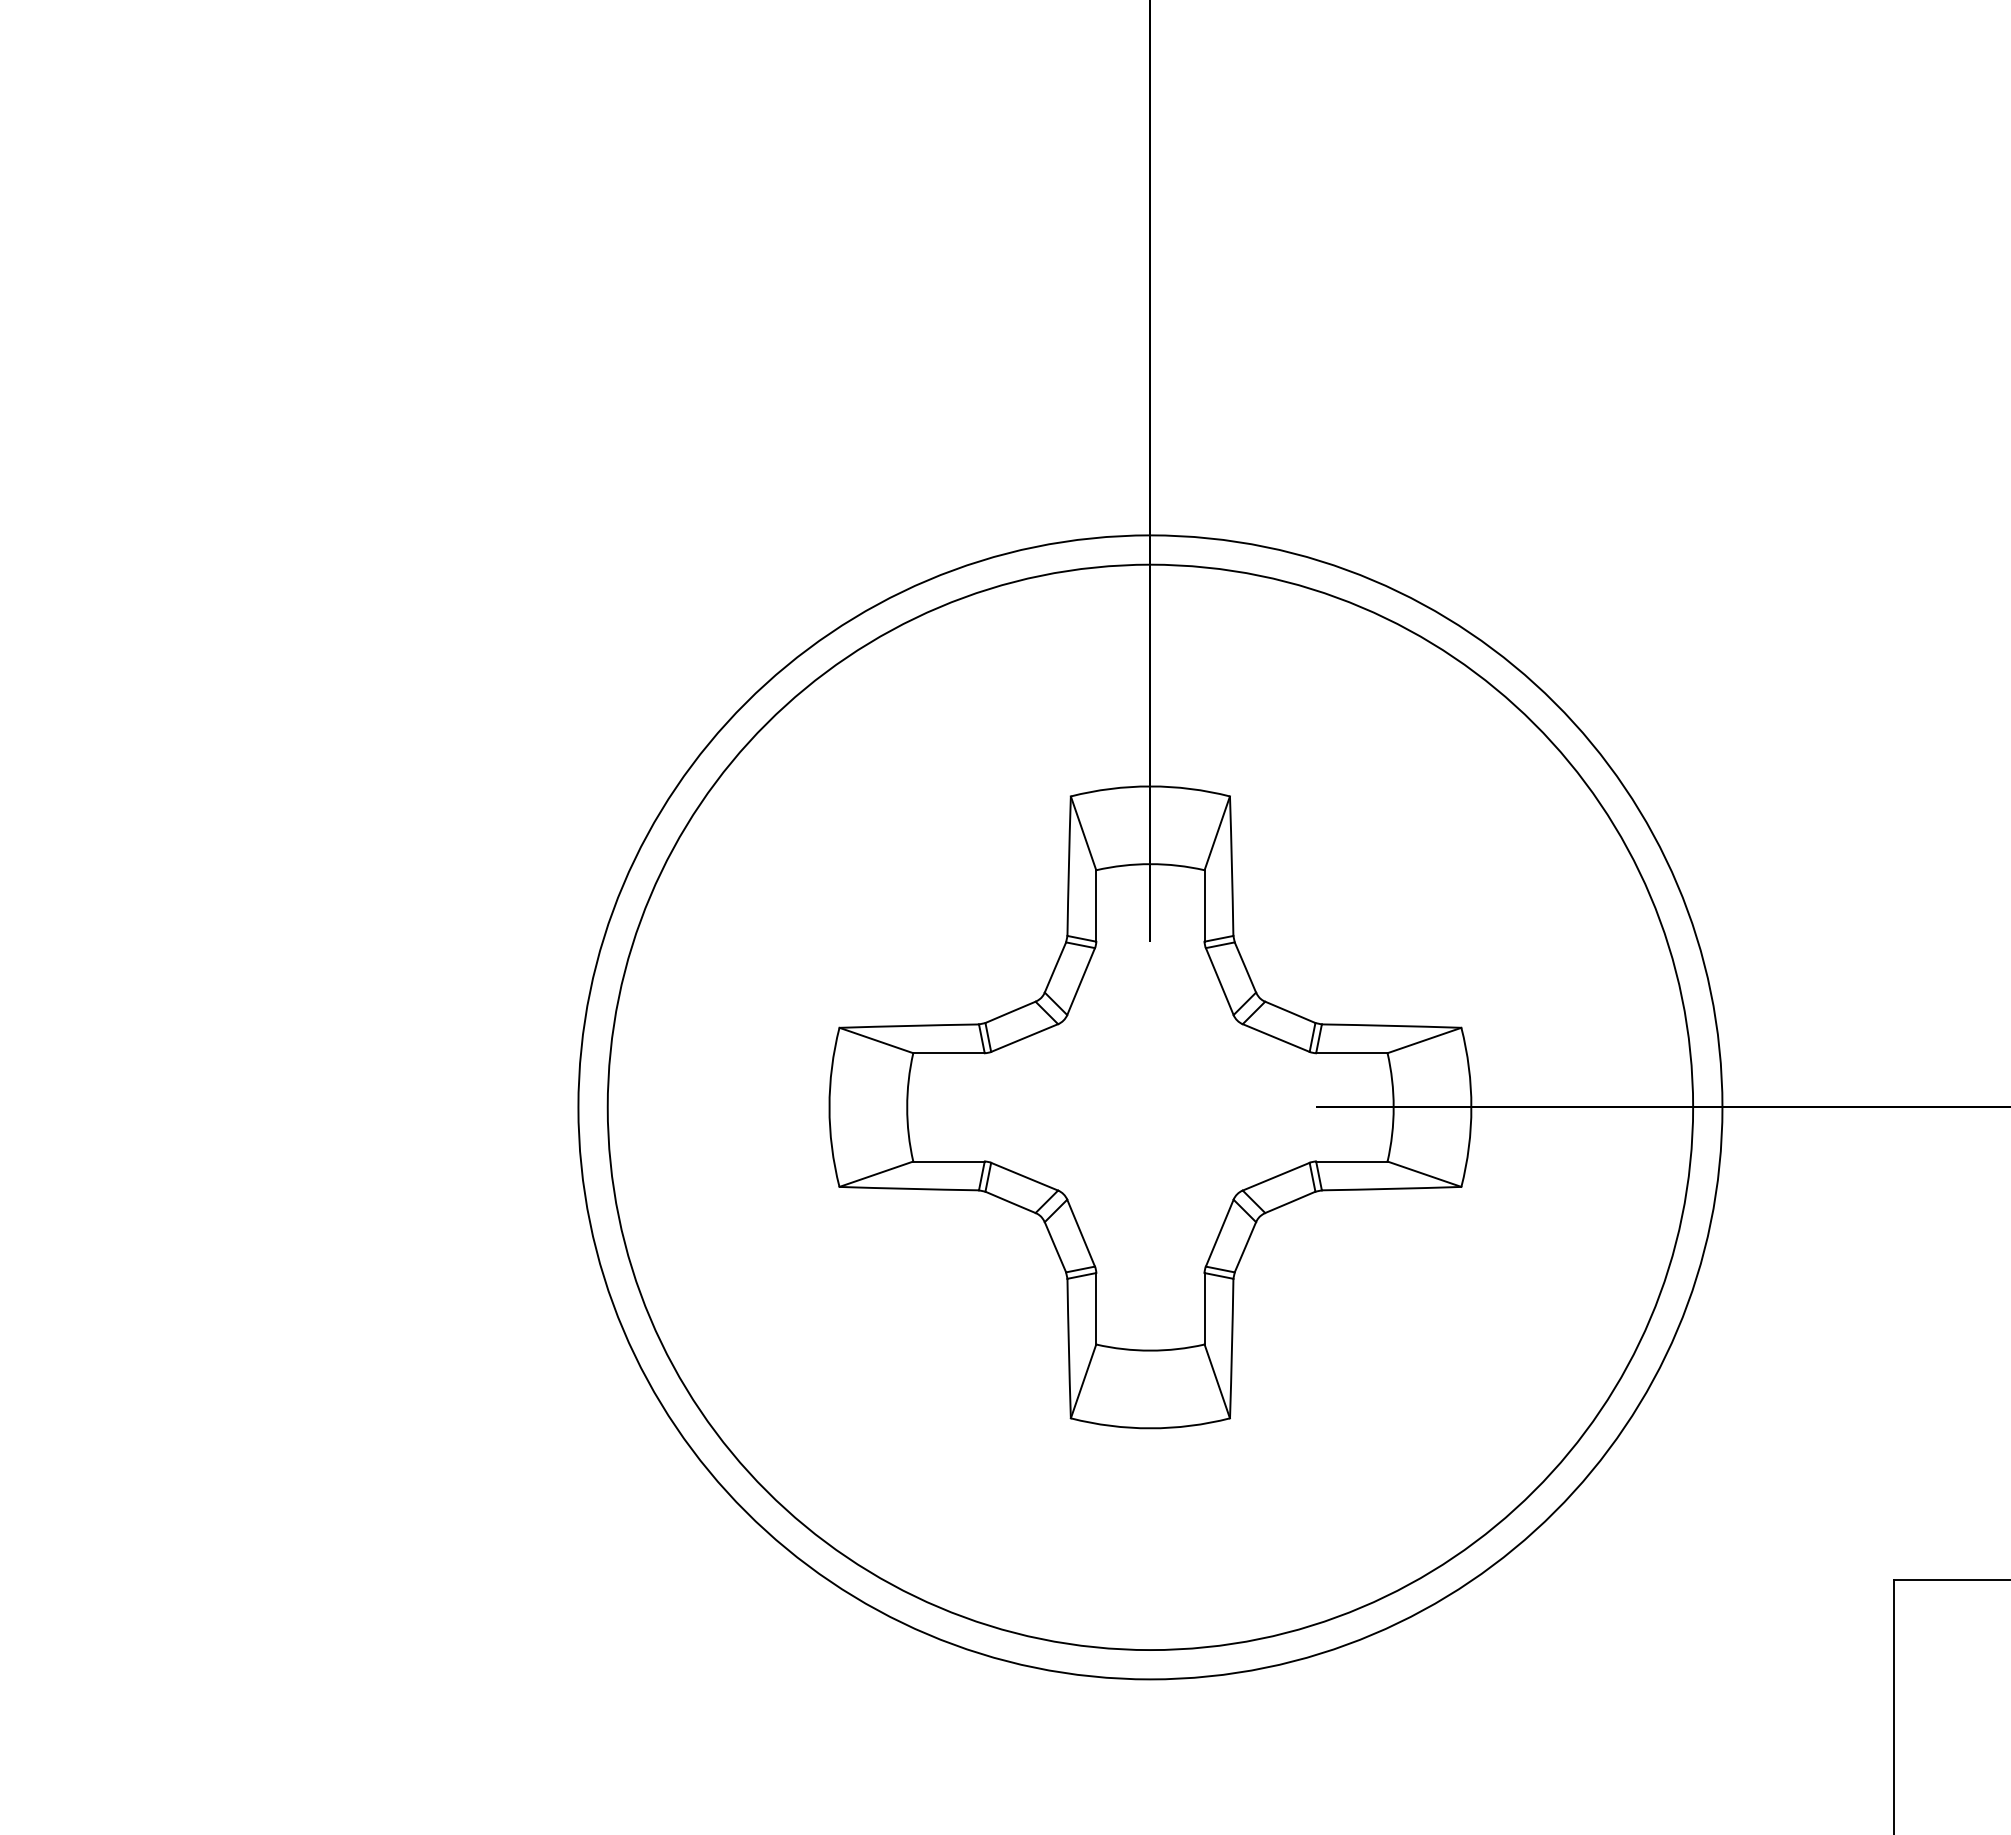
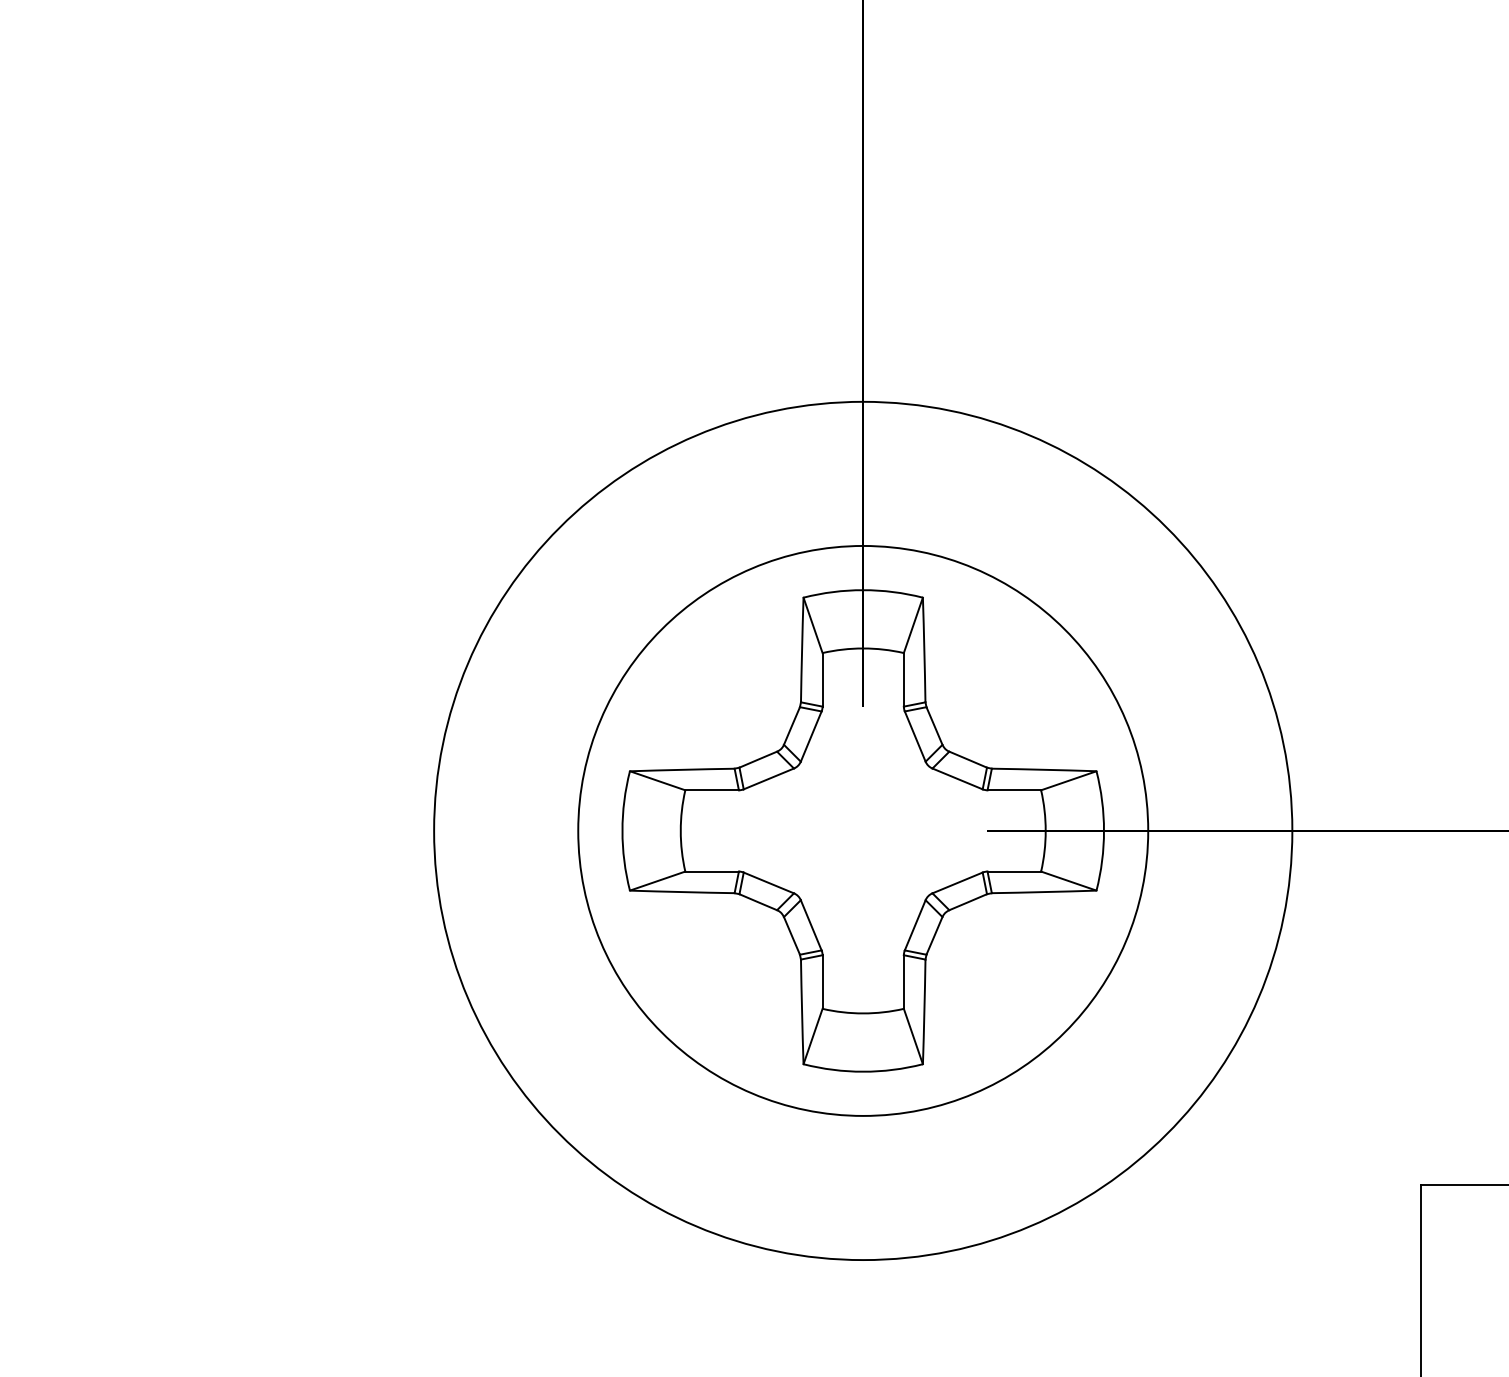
circle: (1150, 1107) -> (863, 831), size x0.7

